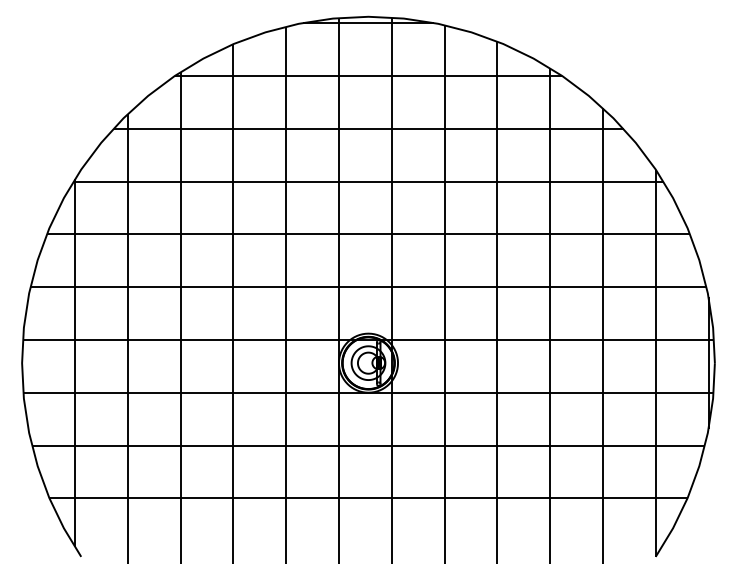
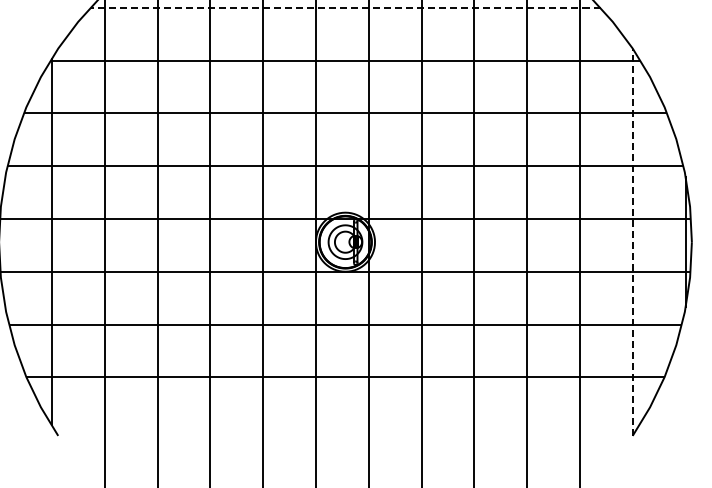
line: (368, 128) -> (345, 7), solid -> dashed
line: (655, 363) -> (632, 242), solid -> dashed

